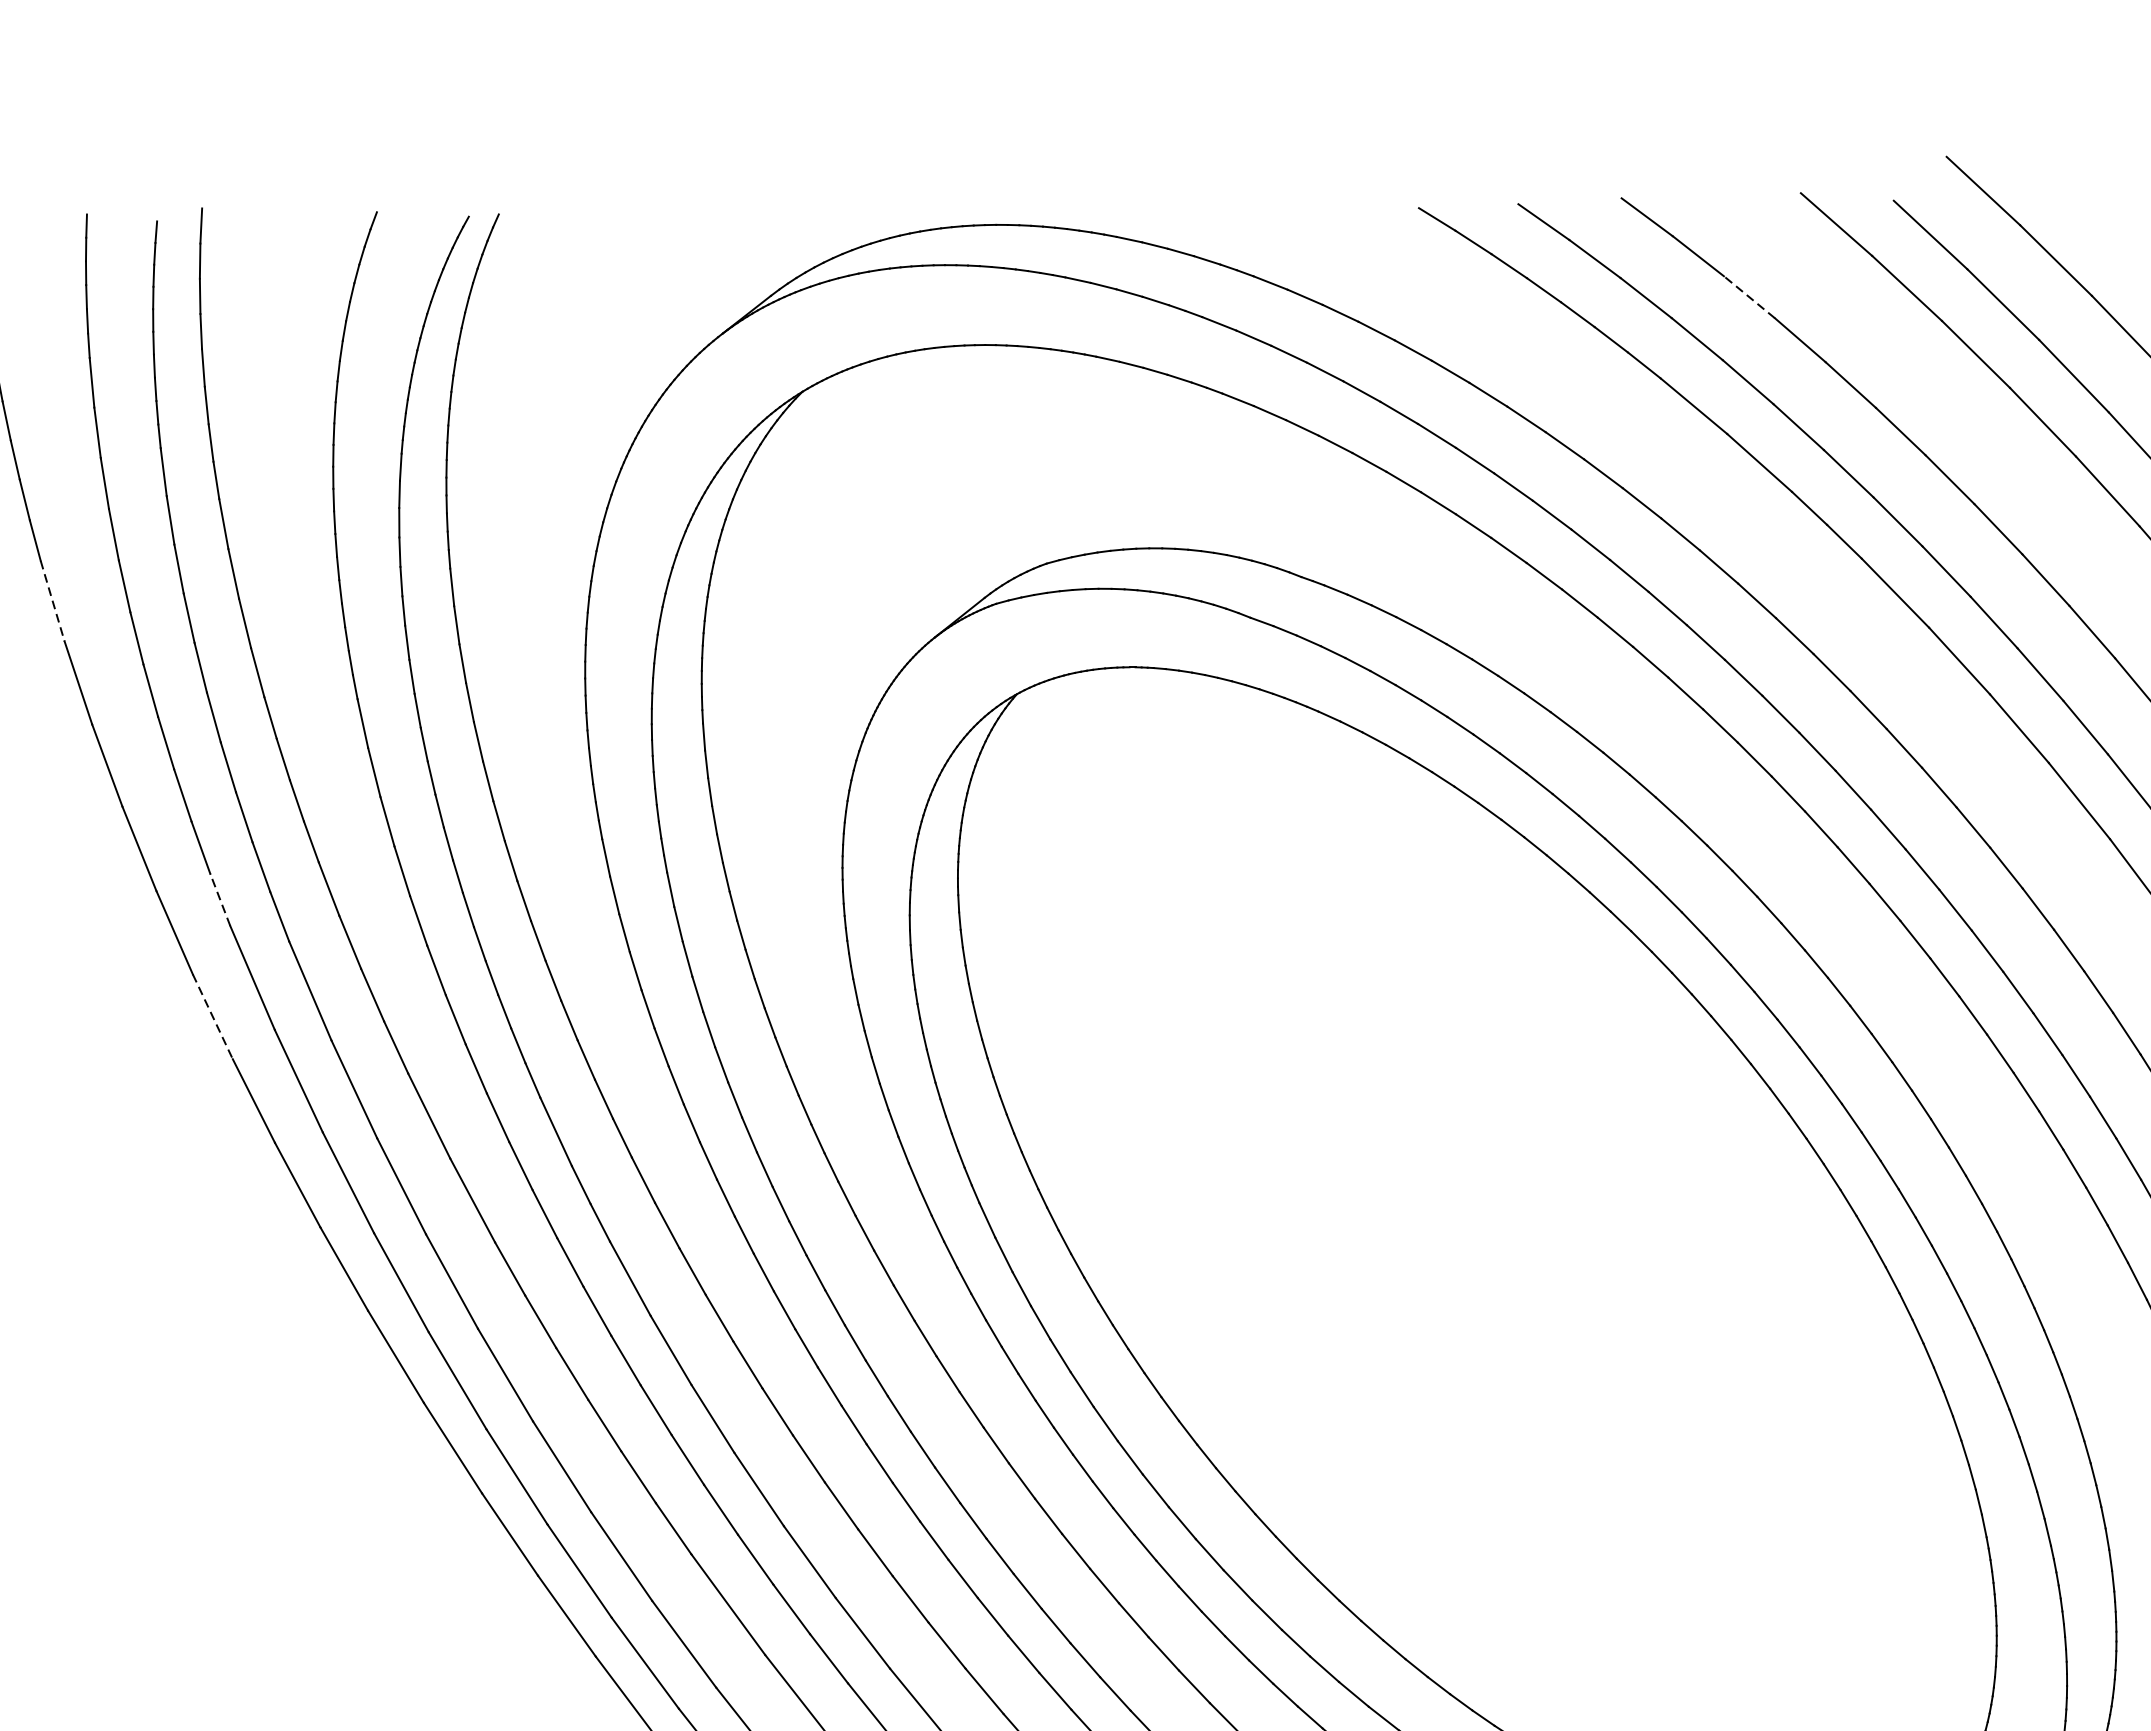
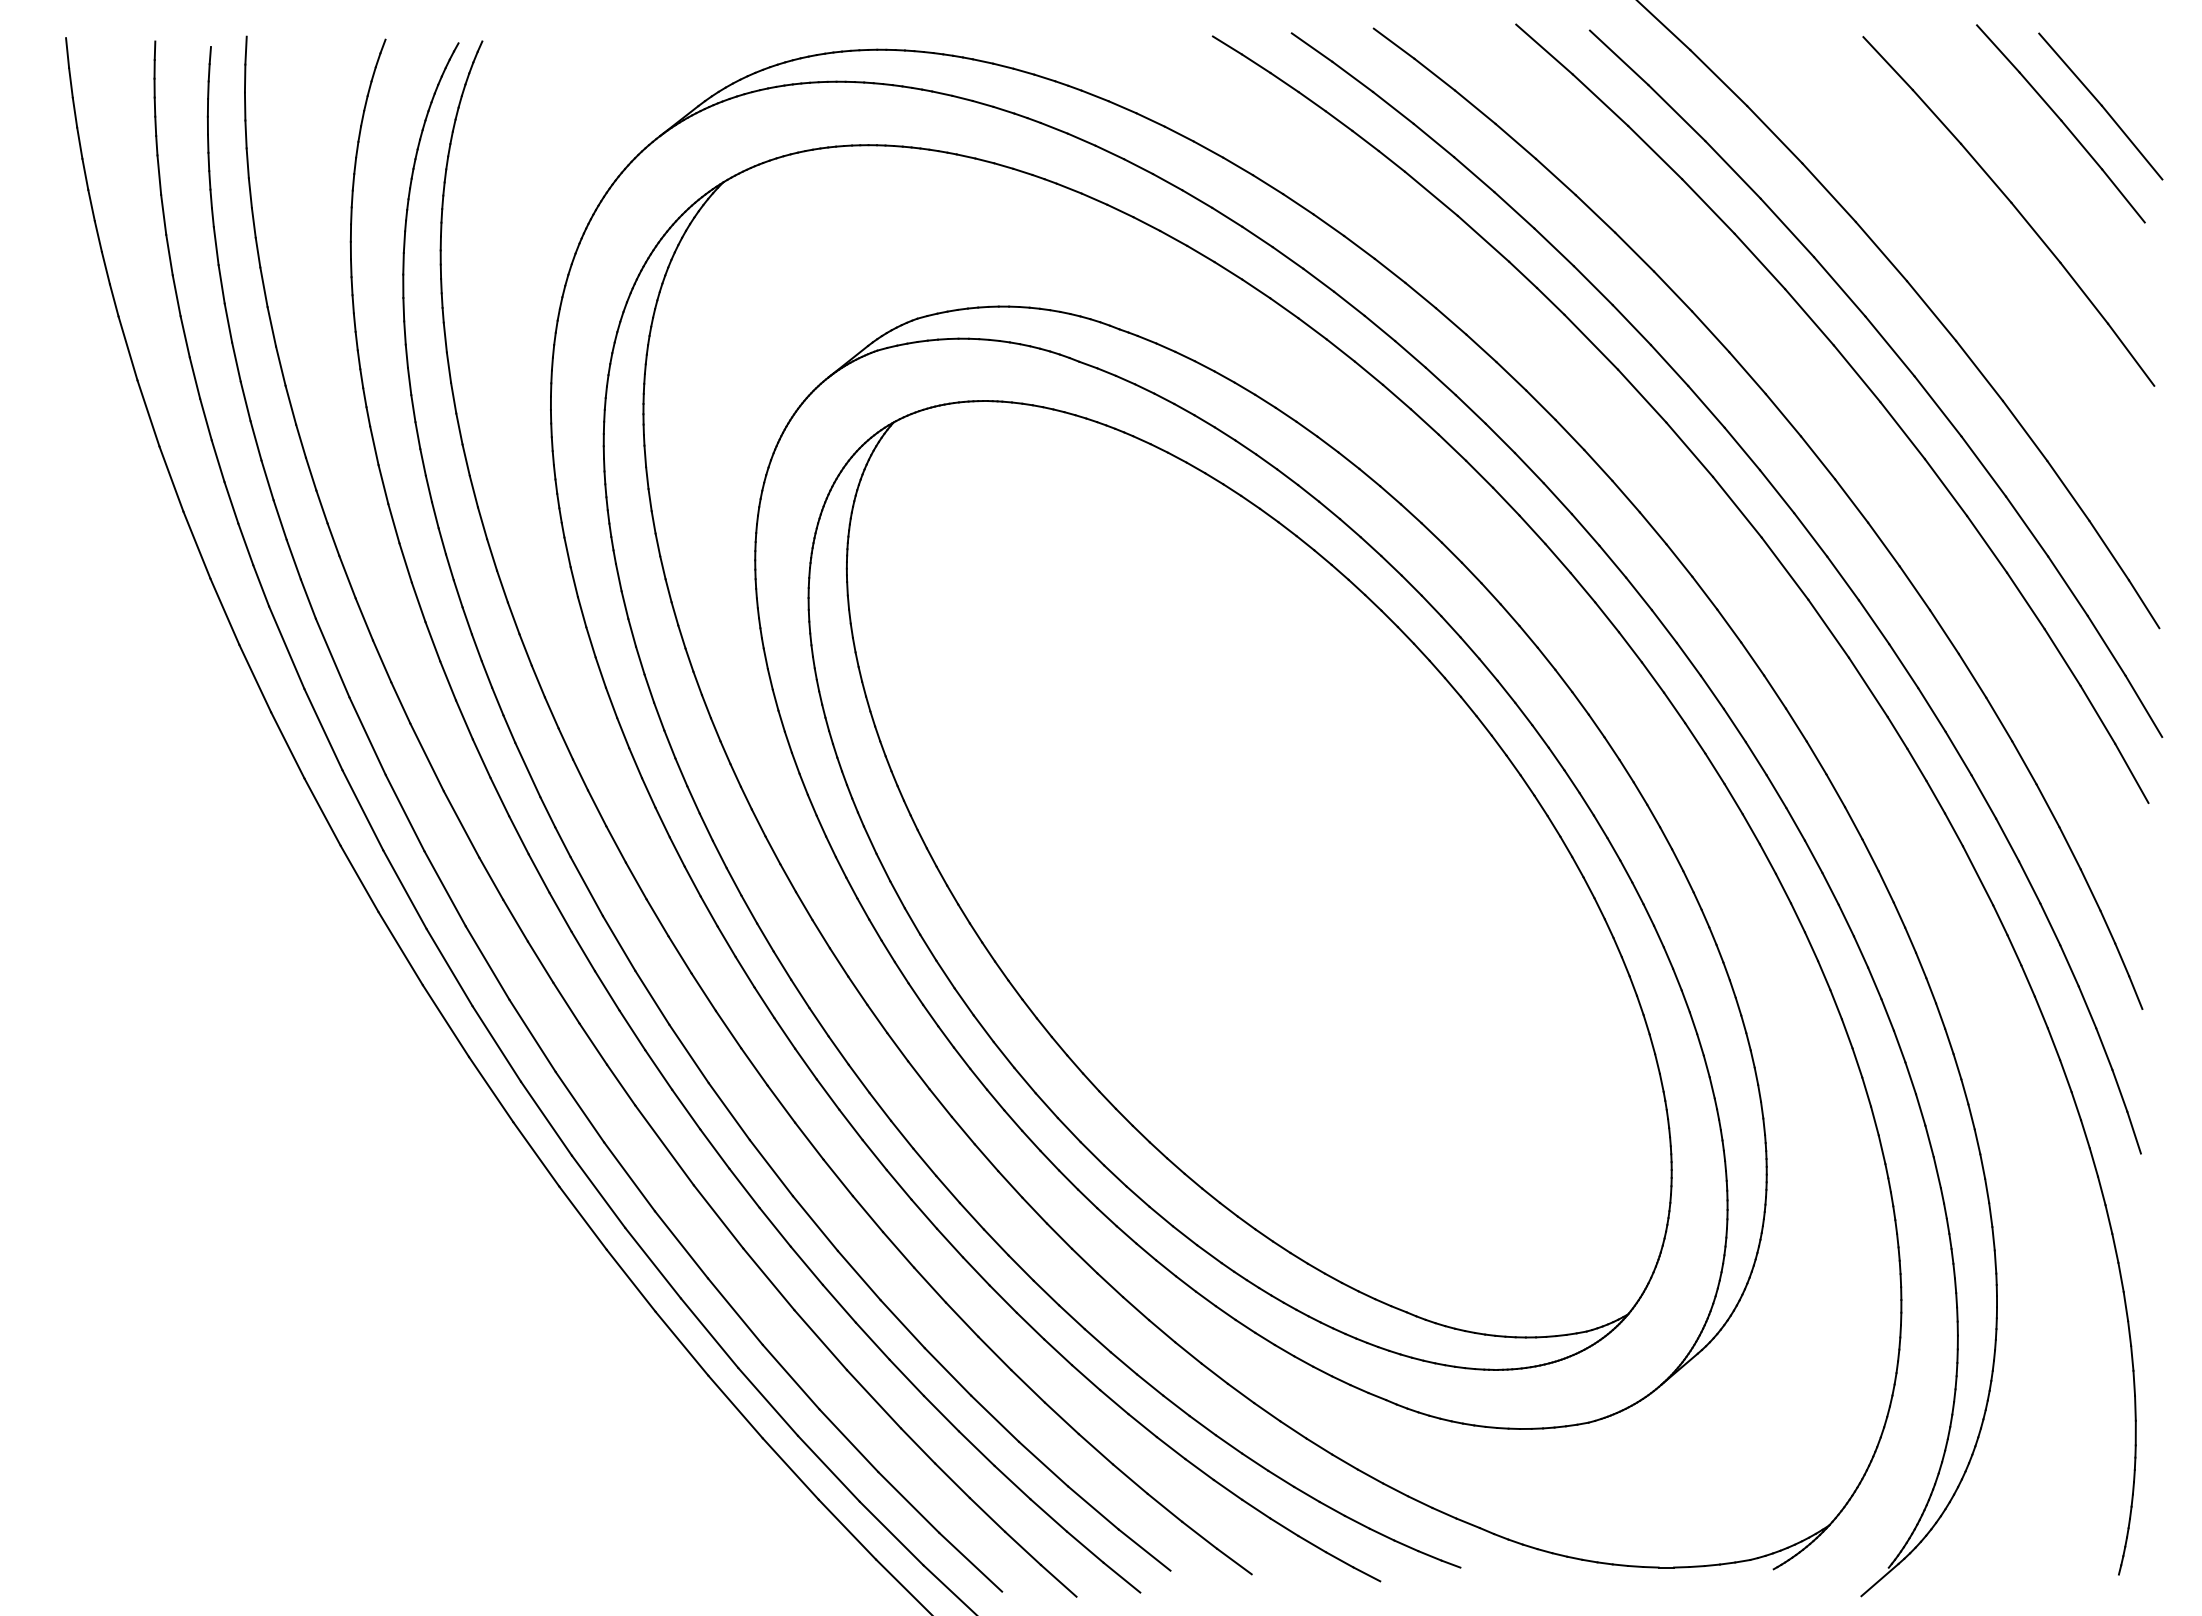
line: (1748, 296) -> (1474, 106), dashed -> solid
line: (53, 601) -> (128, 348), dashed -> solid
line: (220, 899) -> (261, 585), dashed -> solid
line: (213, 1017) -> (255, 679), dashed -> solid

